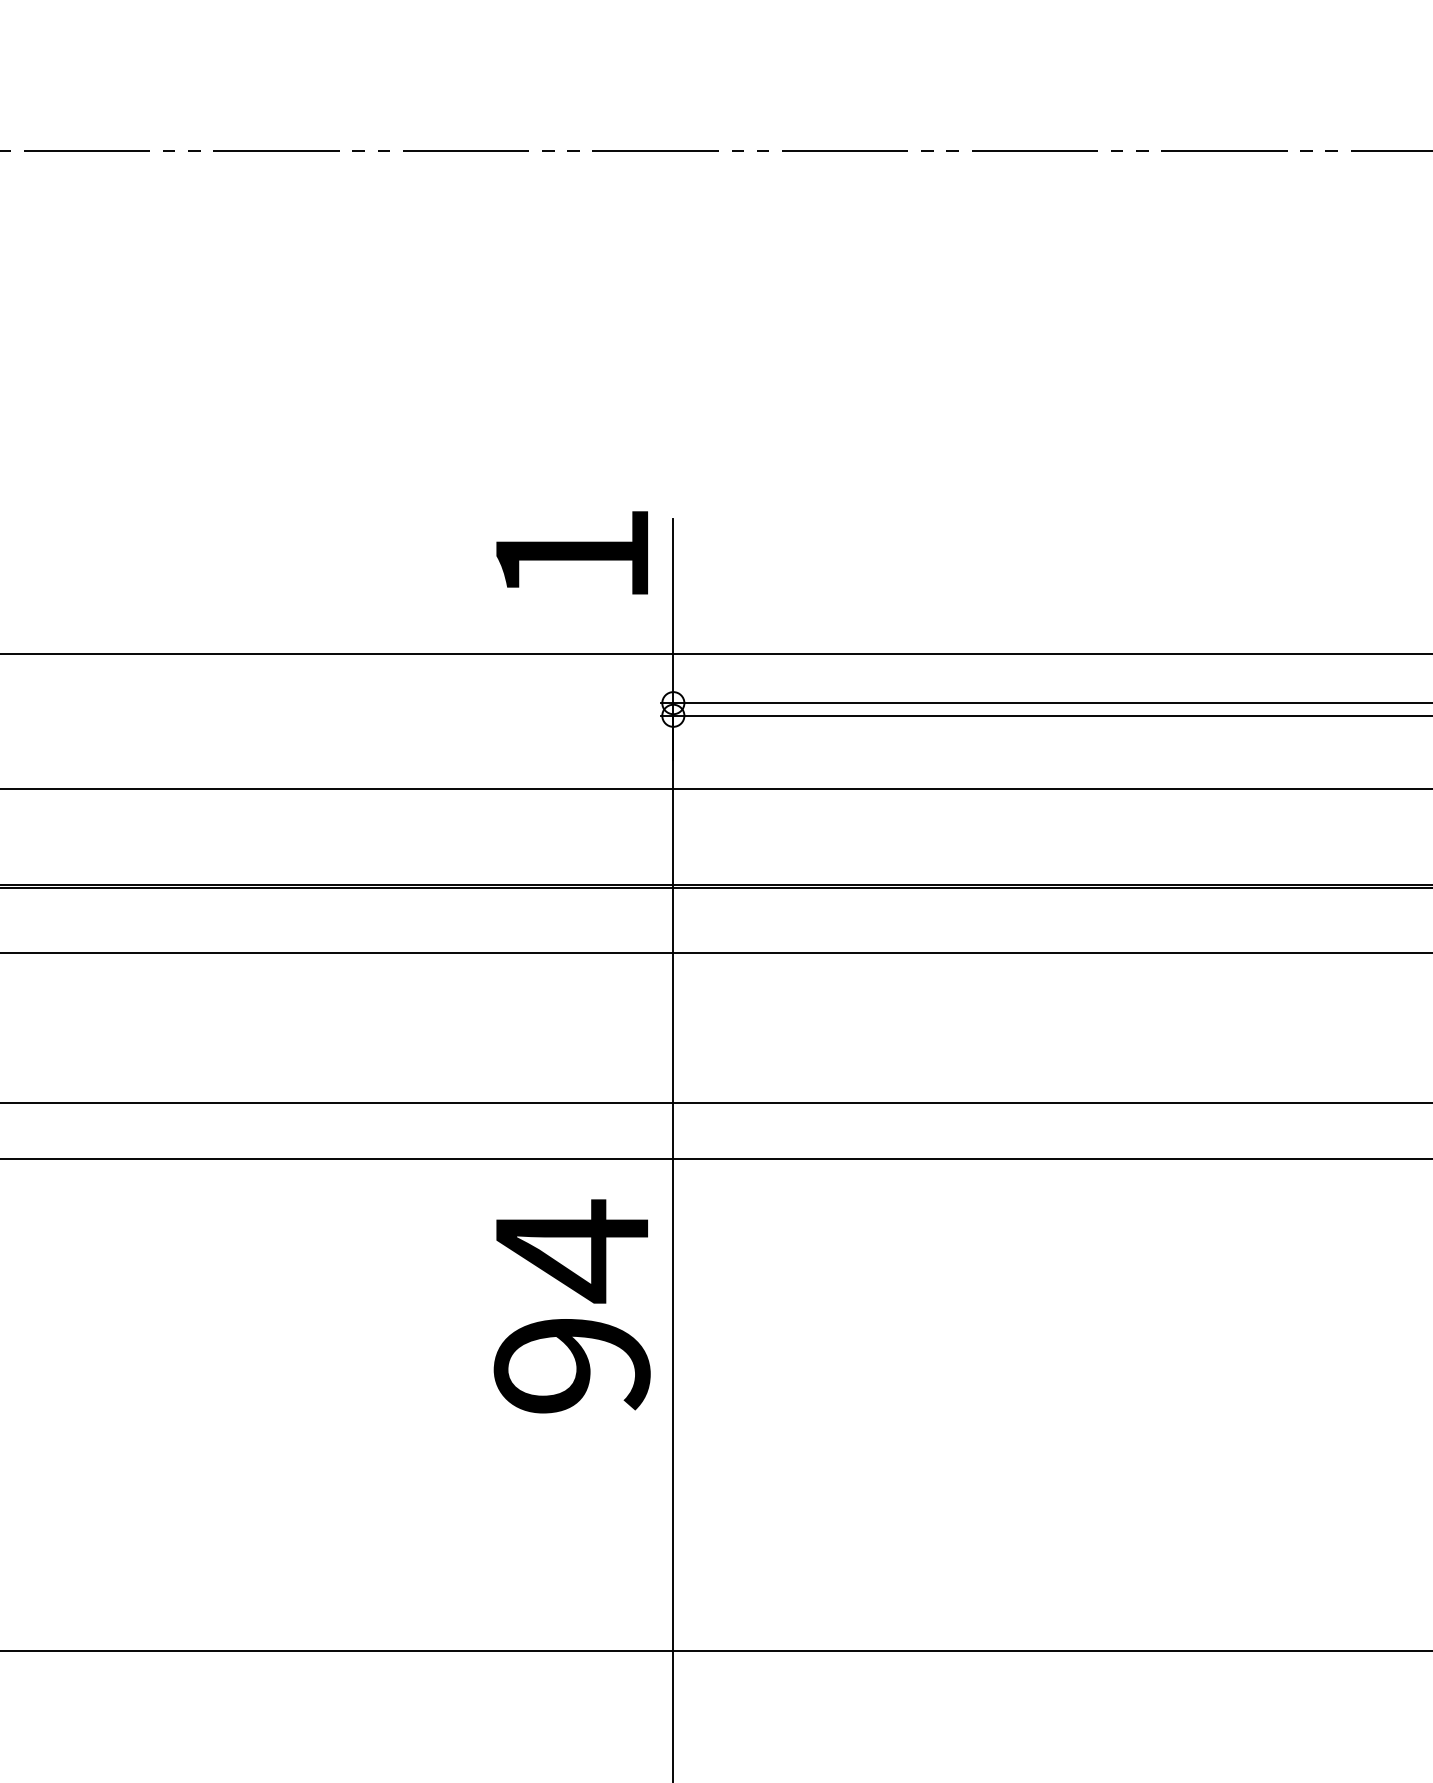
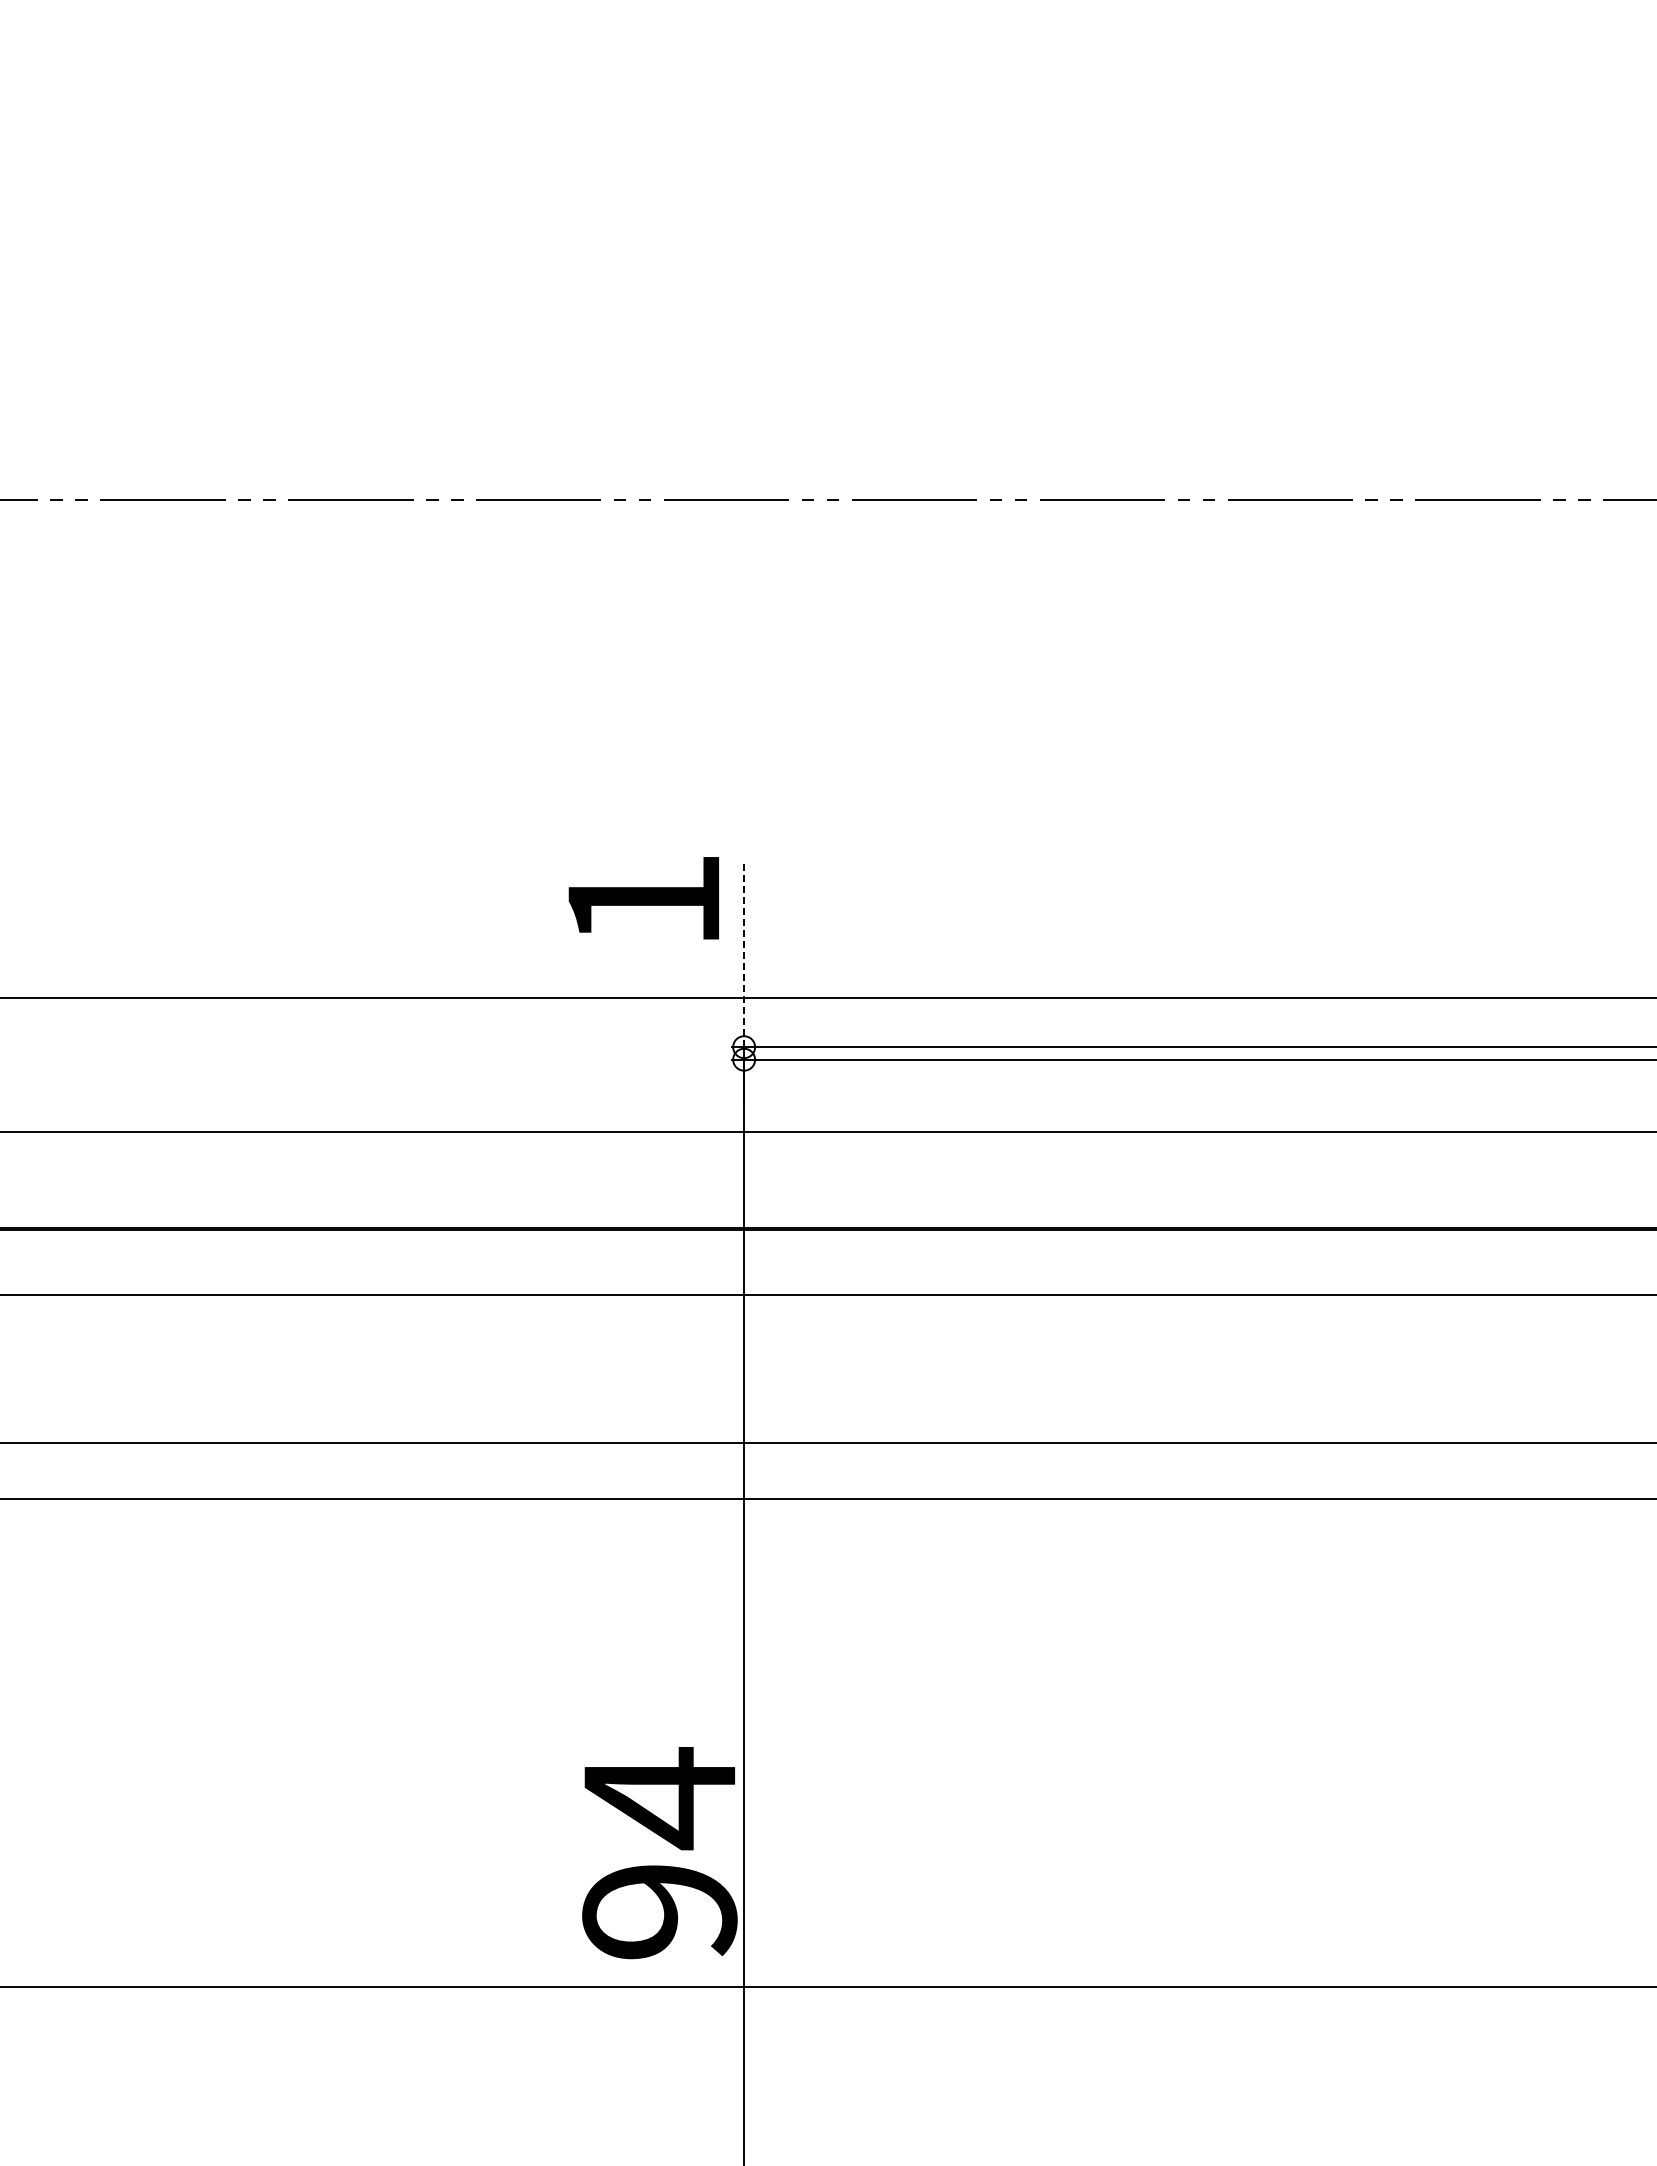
line: (673, 610) -> (744, 955), solid -> dashed
text: (571, 1306) -> (659, 1853), moved

